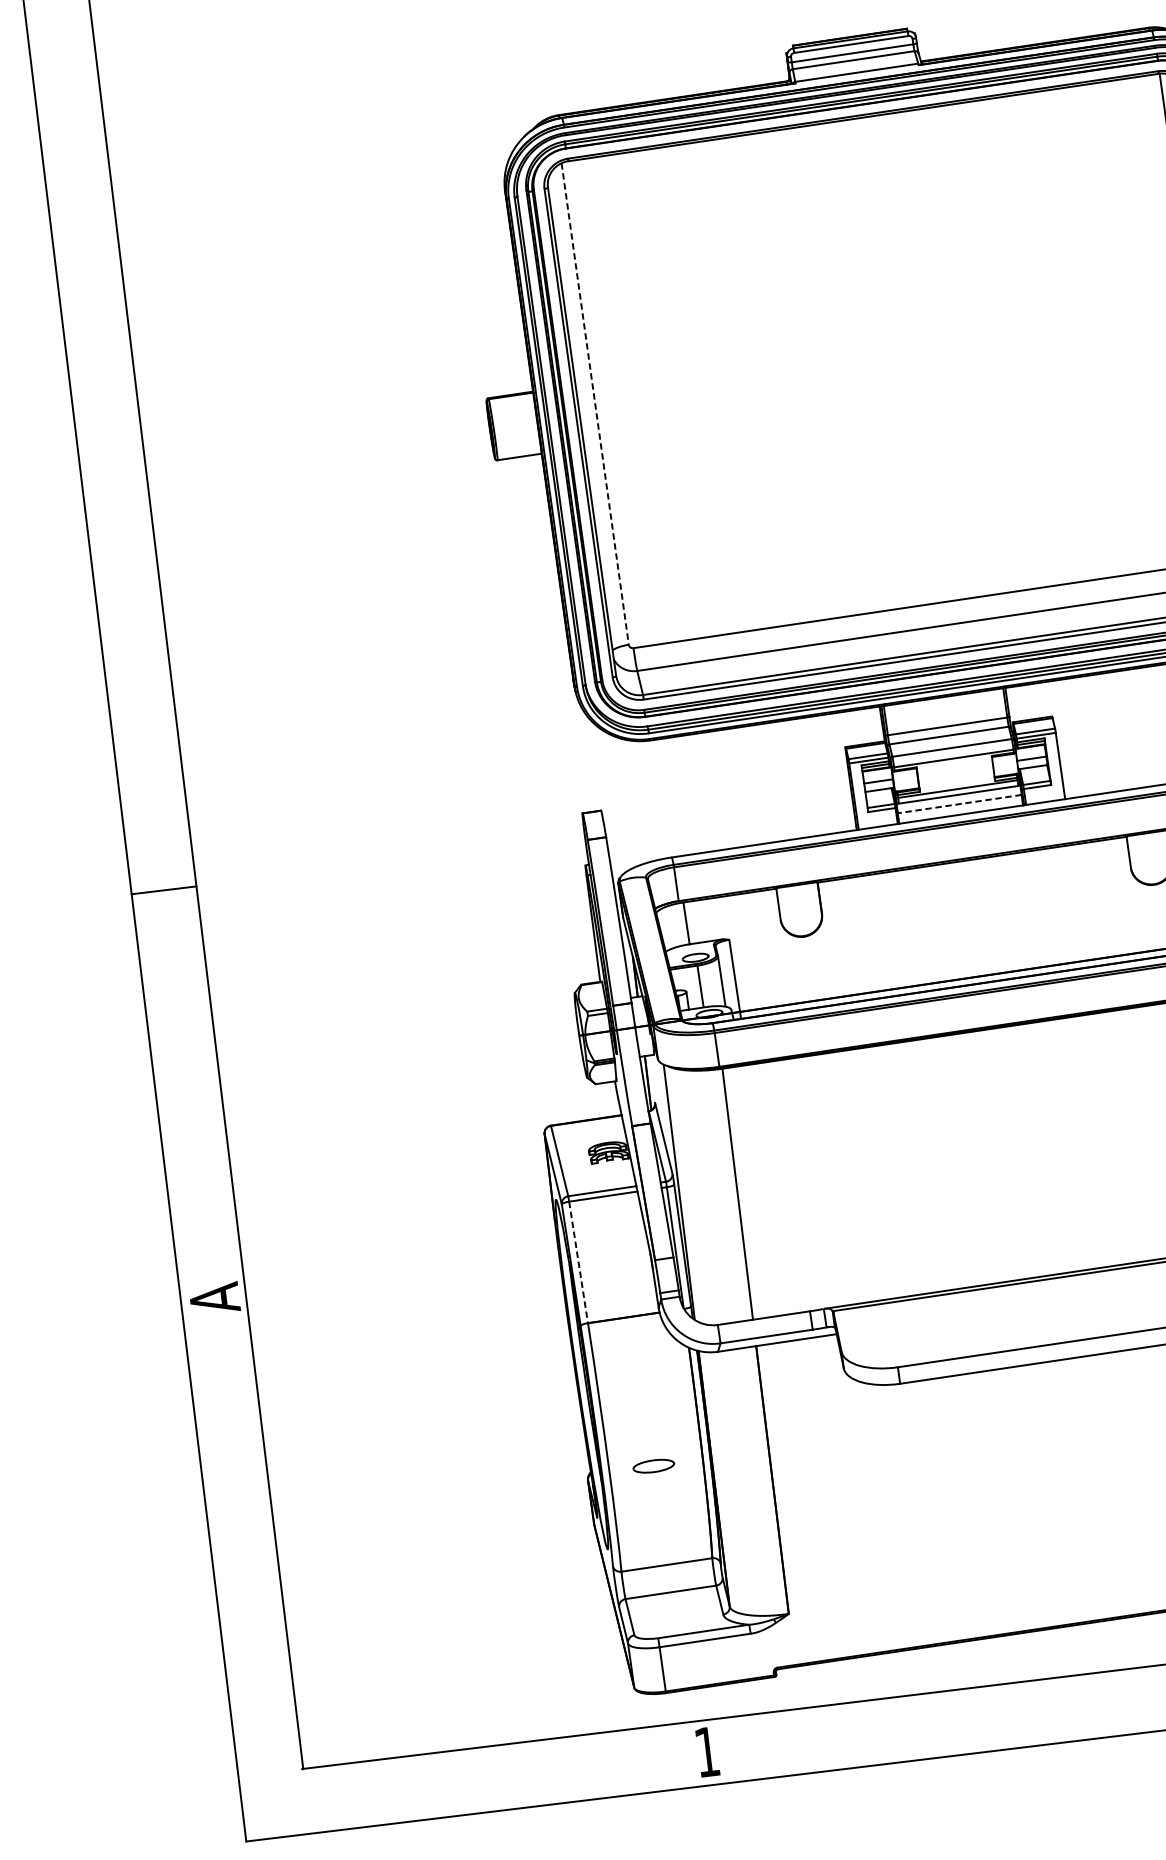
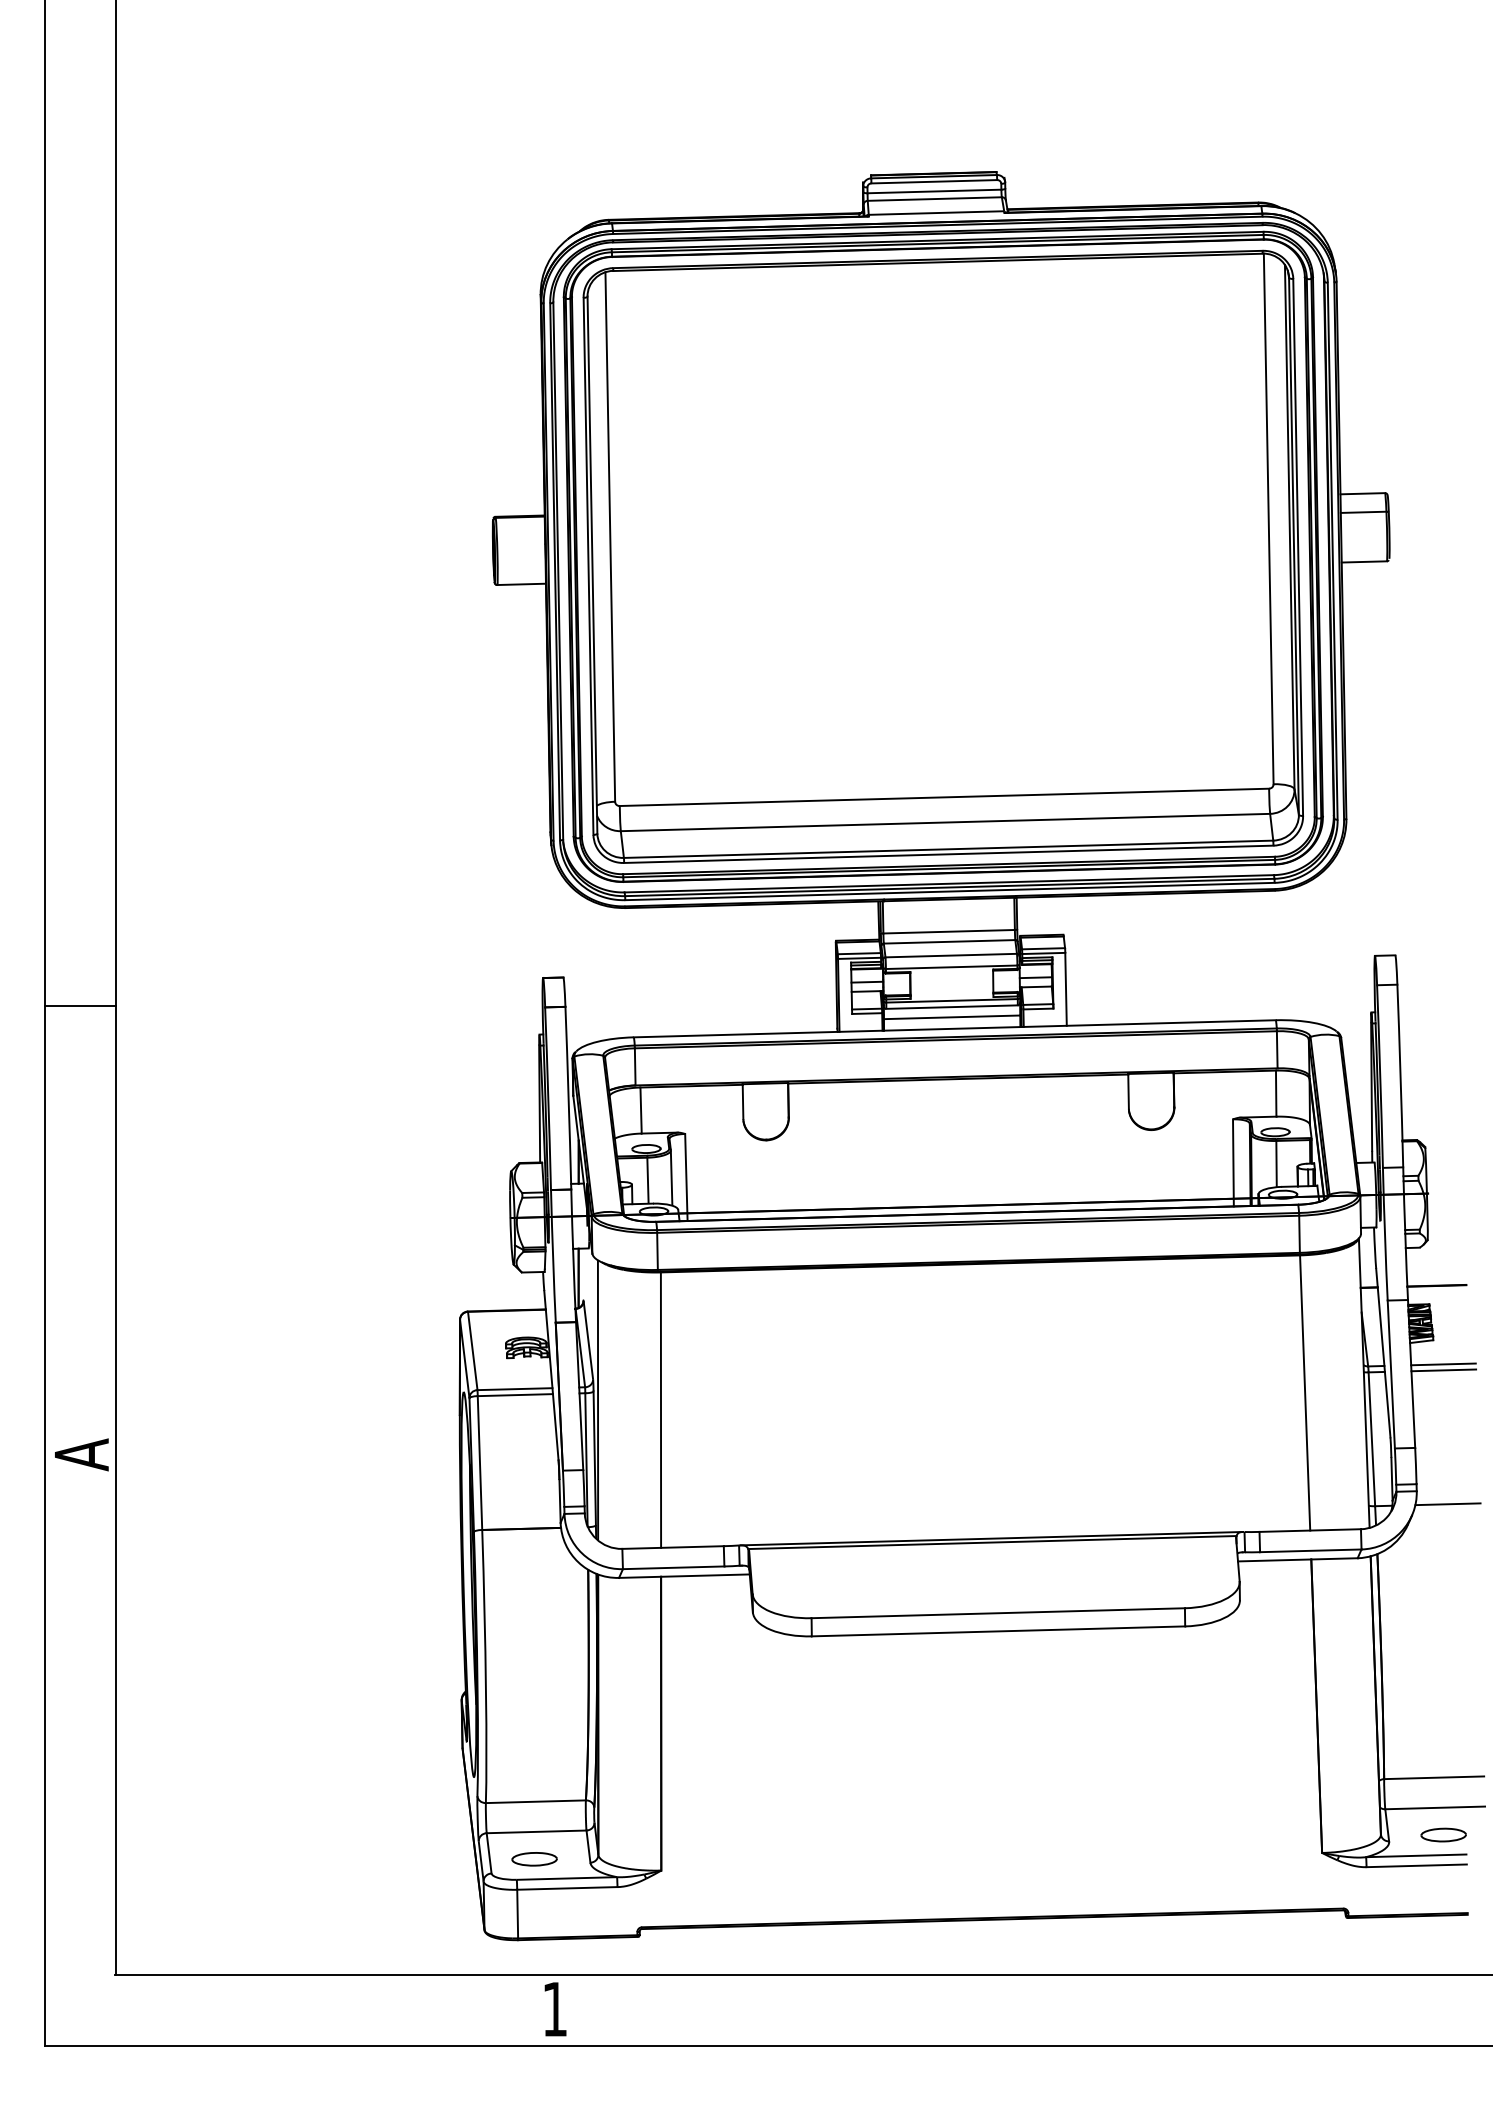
line: (595, 404) -> (610, 537), dashed -> solid
line: (959, 804) -> (951, 1017), dashed -> solid
line: (579, 1262) -> (480, 1463), dashed -> solid
part: (653, 1466) -> (534, 1859), moved

